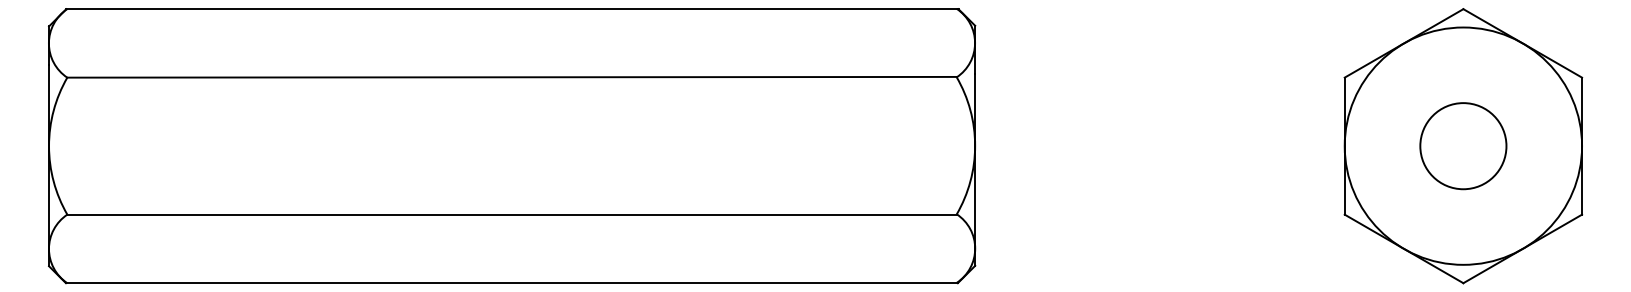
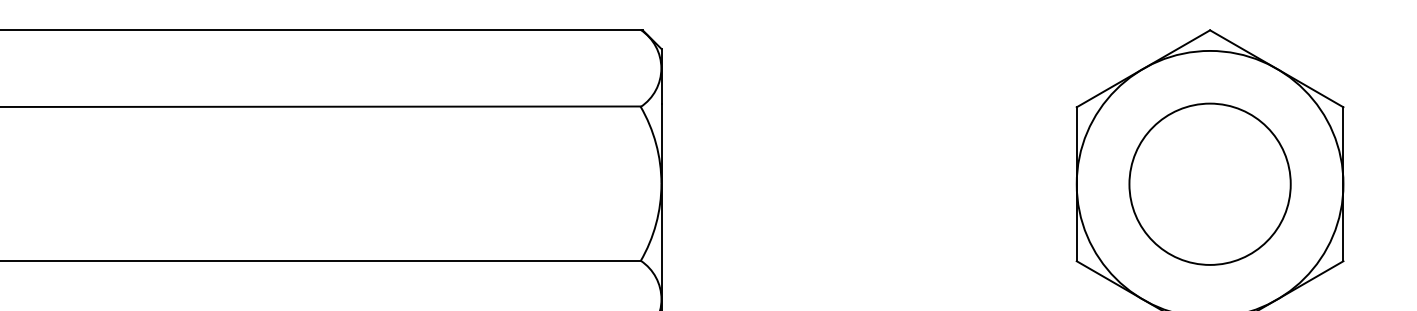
circle: (1463, 145) -> (1210, 183), size x1.67

